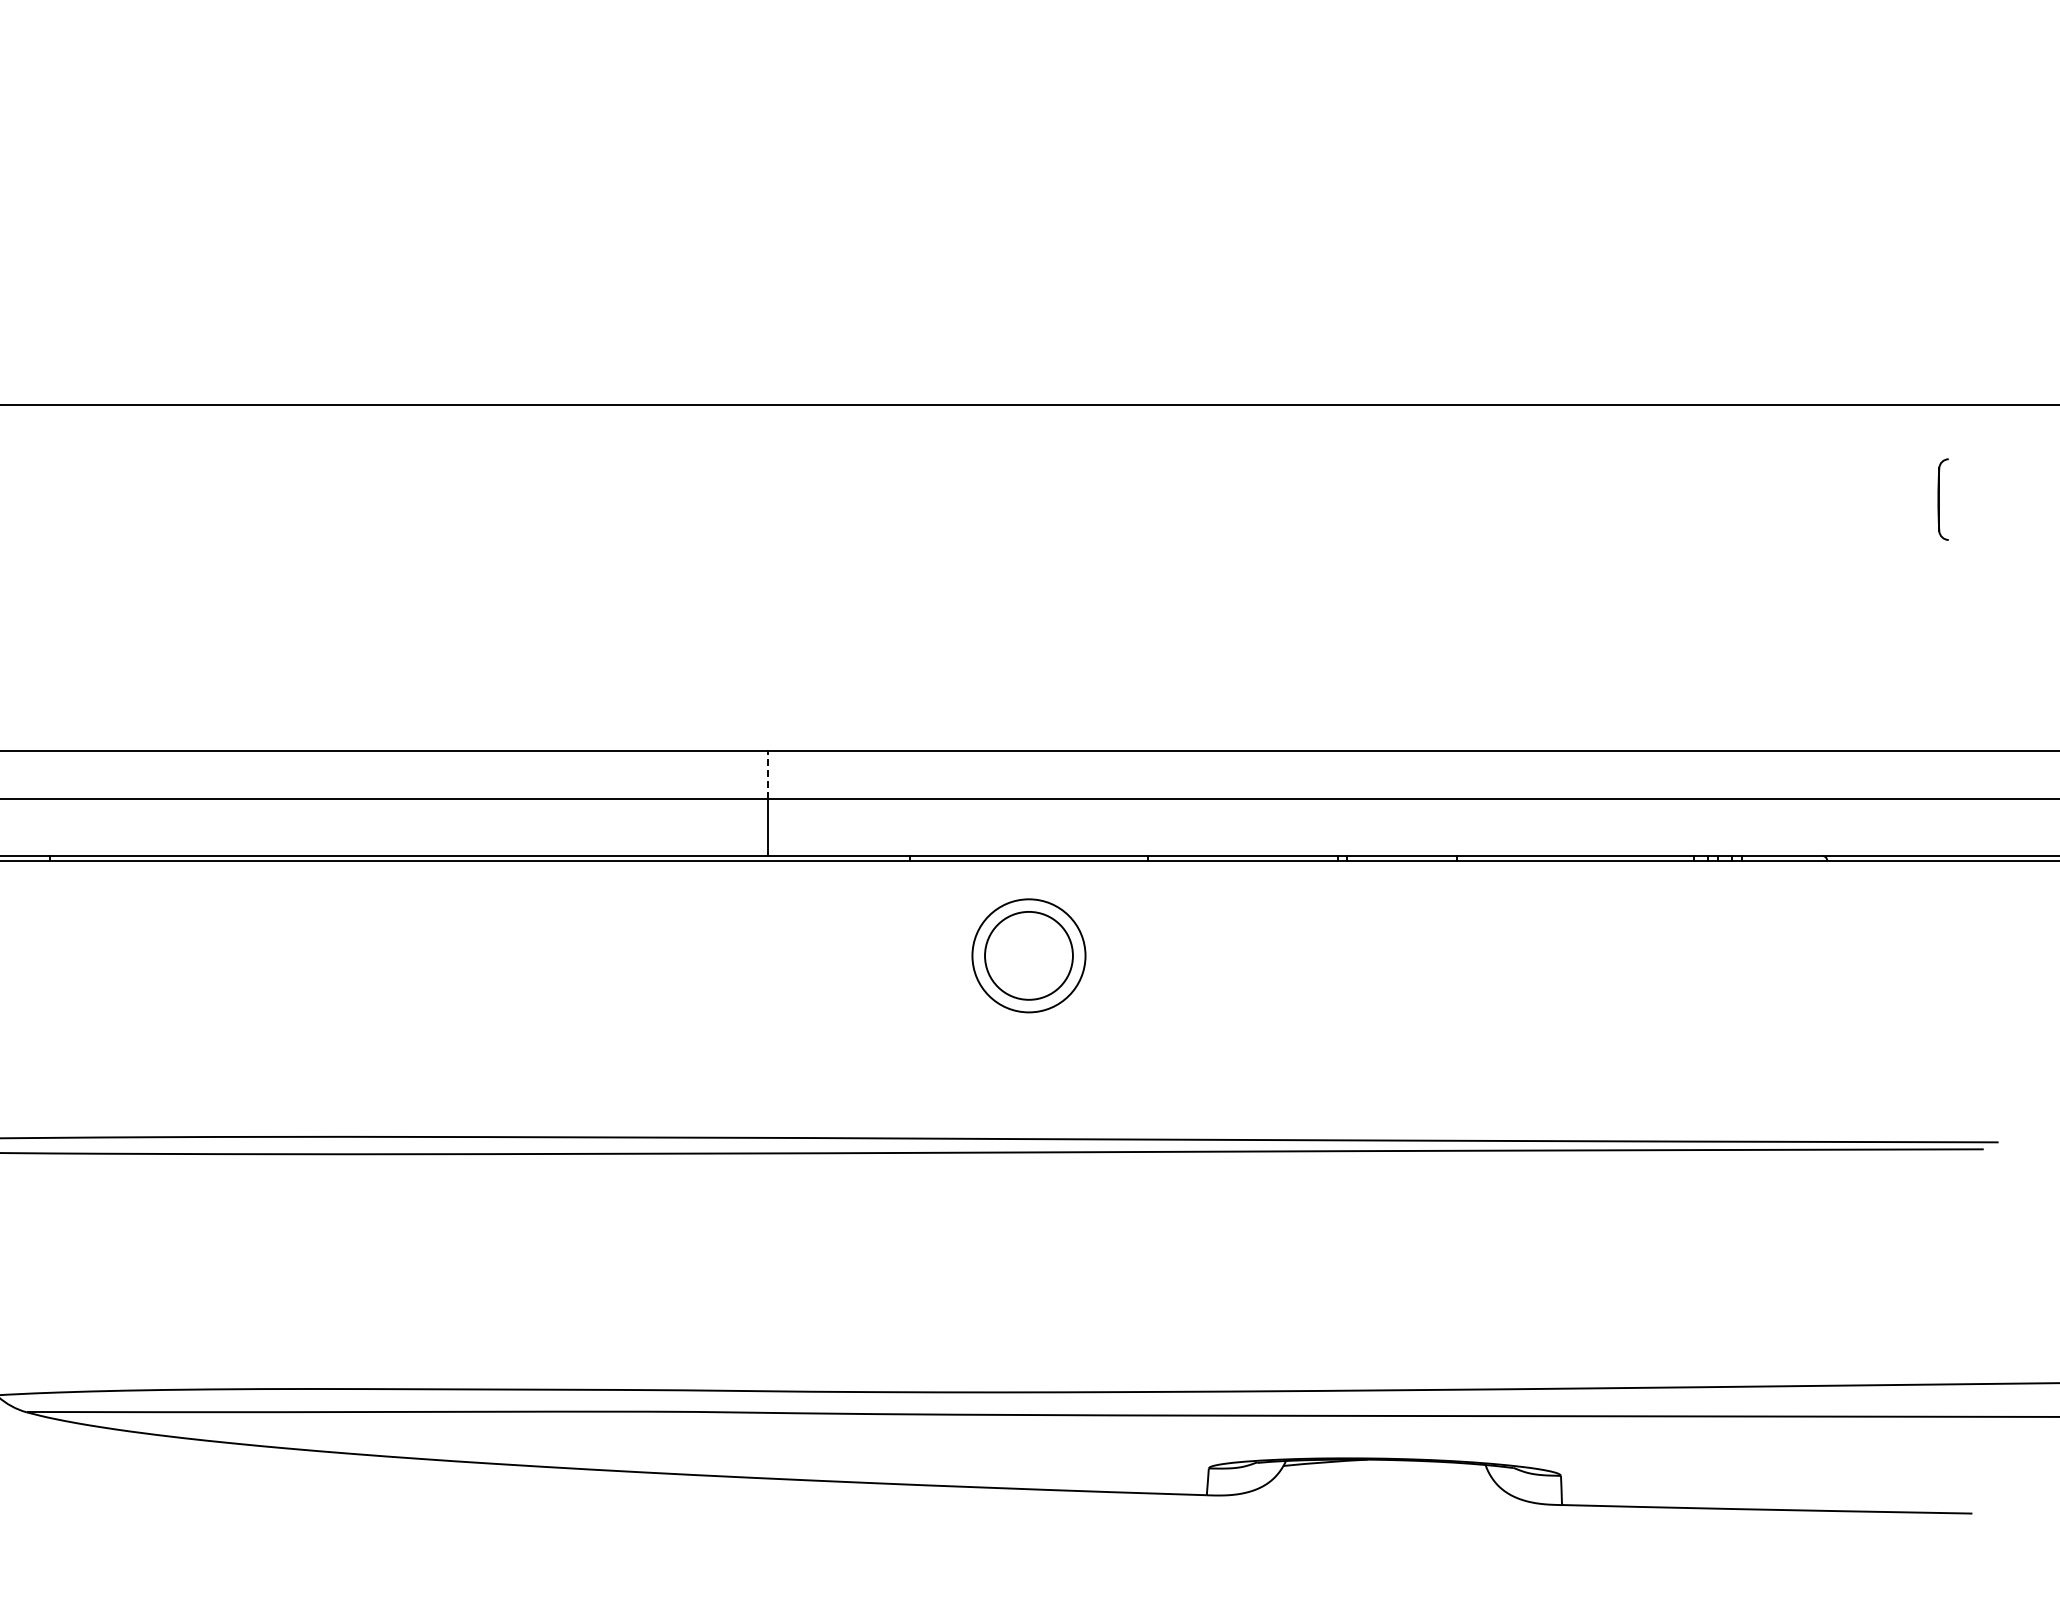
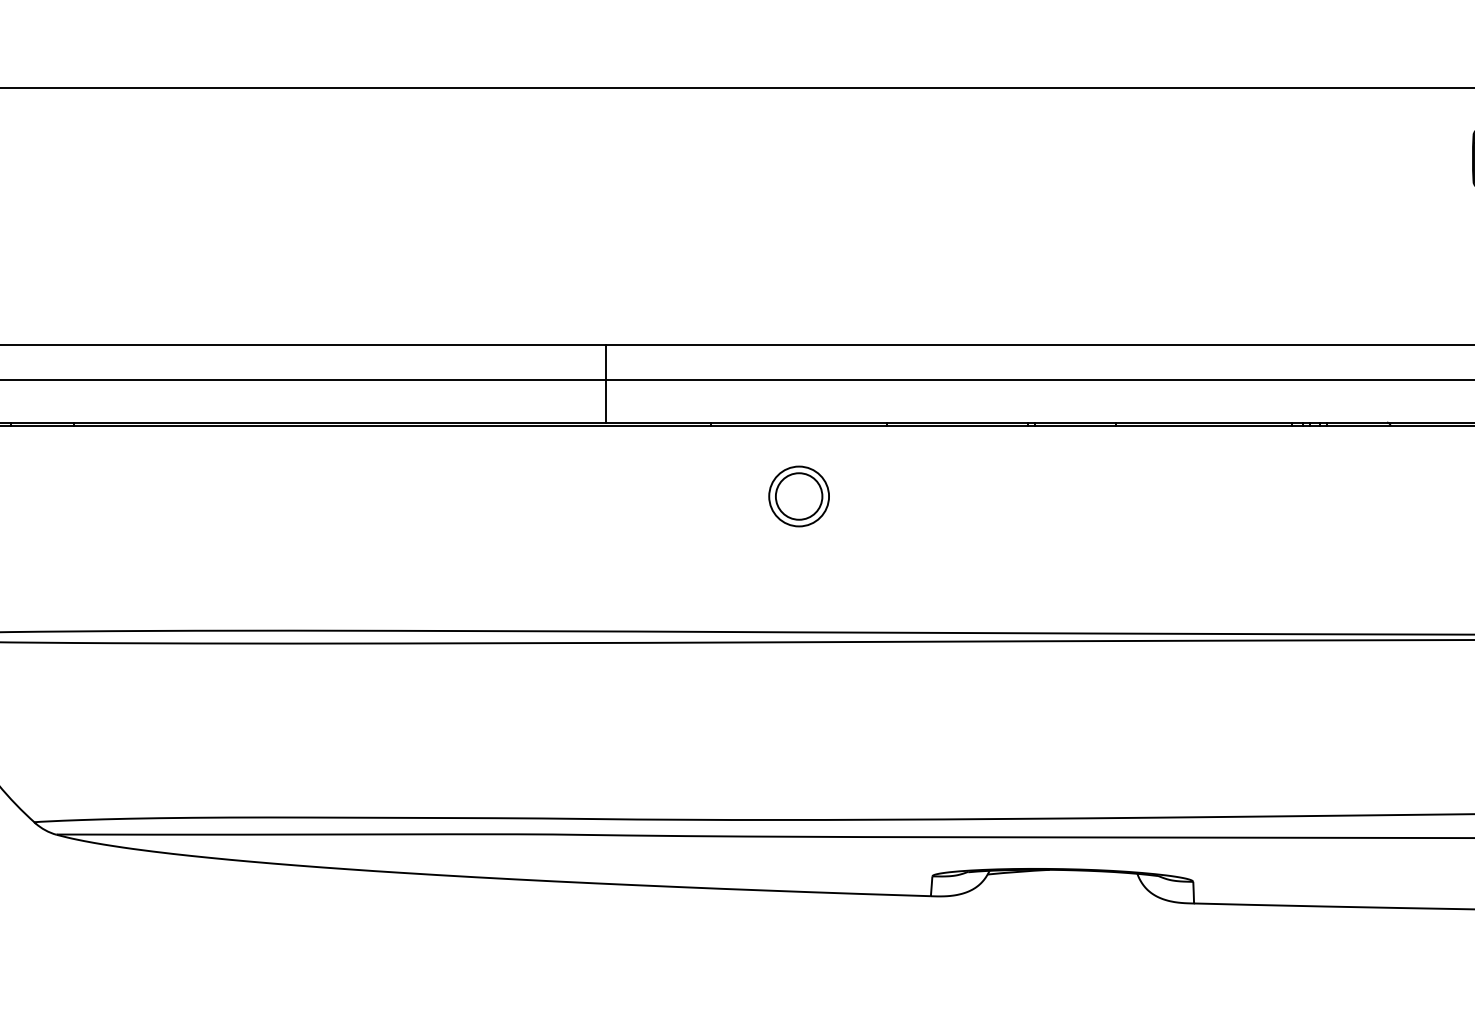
line: (767, 775) -> (605, 362), dashed -> solid
part: (1028, 955) -> (798, 496), size x0.71

